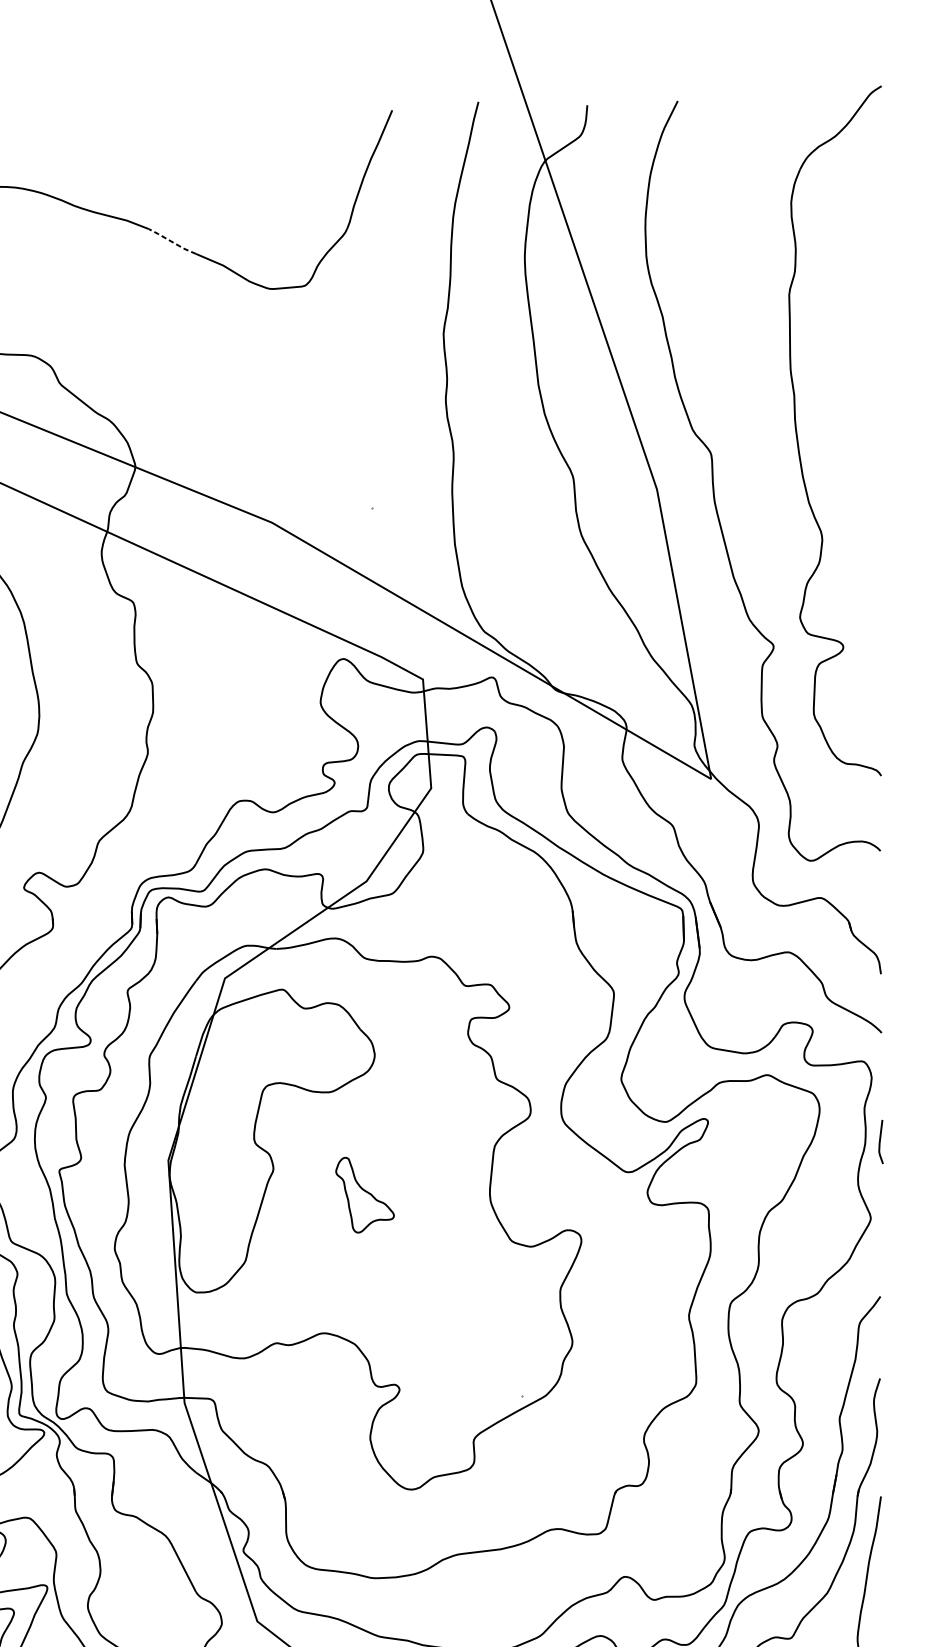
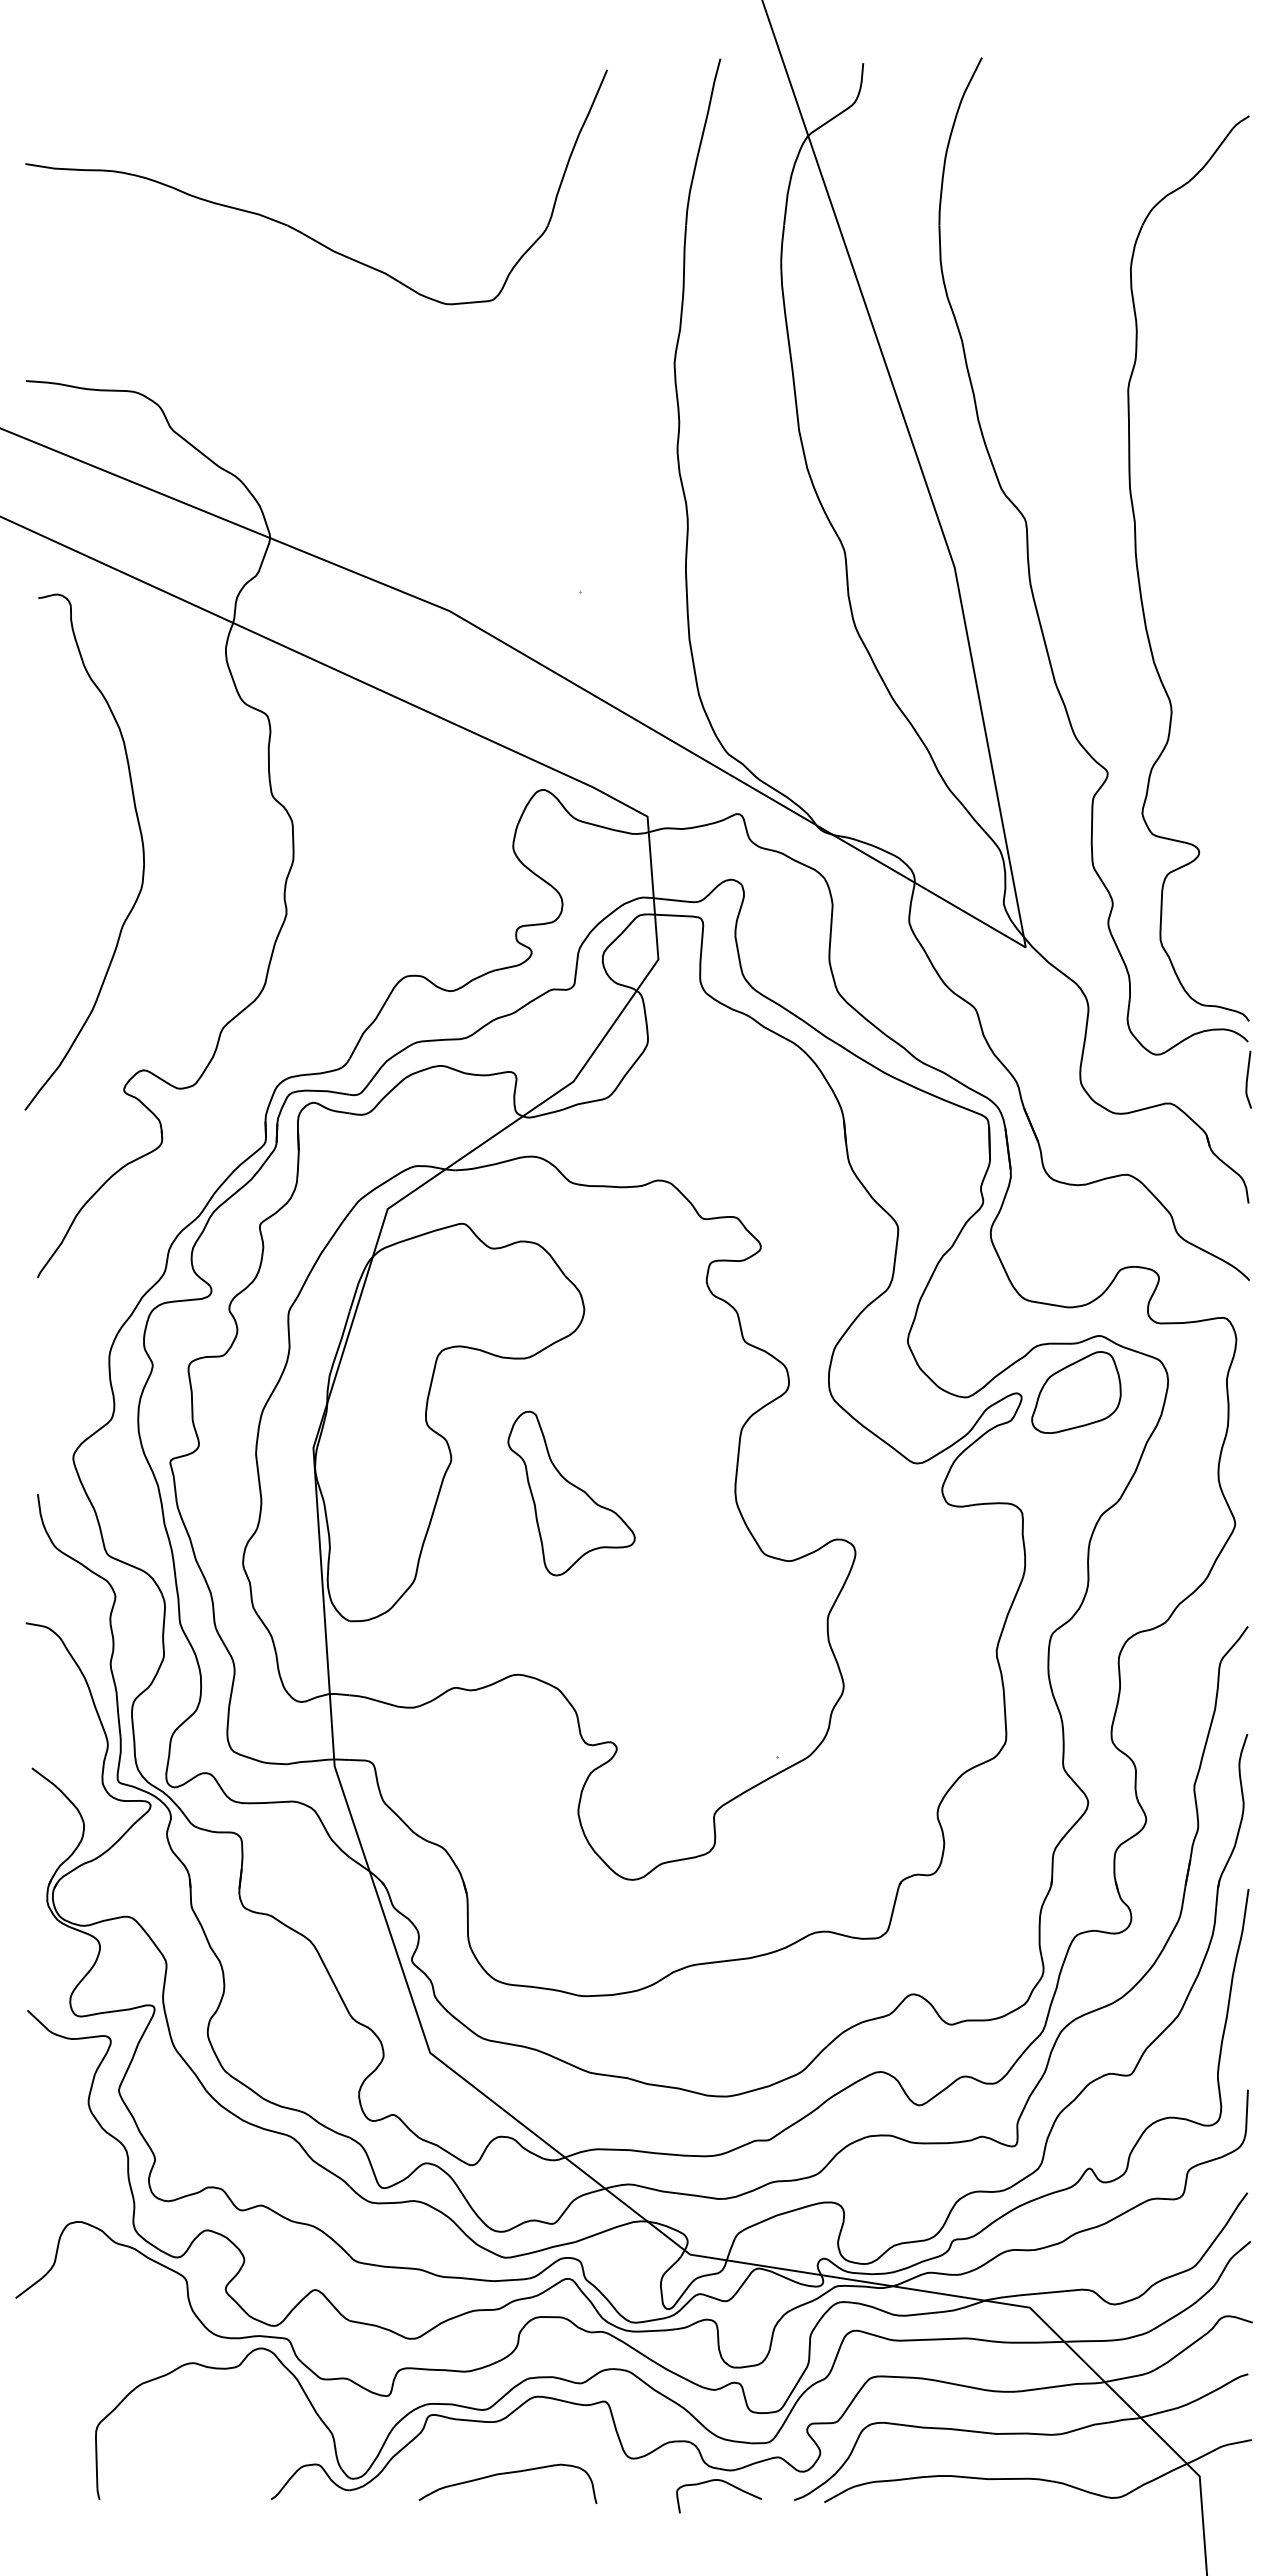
line: (172, 241) -> (318, 242), dashed -> solid
part: (797, 436) -> (1139, 575), moved
part: (749, 1118) -> (1076, 1392), added
line: (880, 1141) -> (1248, 1078), moved
part: (365, 1195) -> (571, 1493), size x1.67

